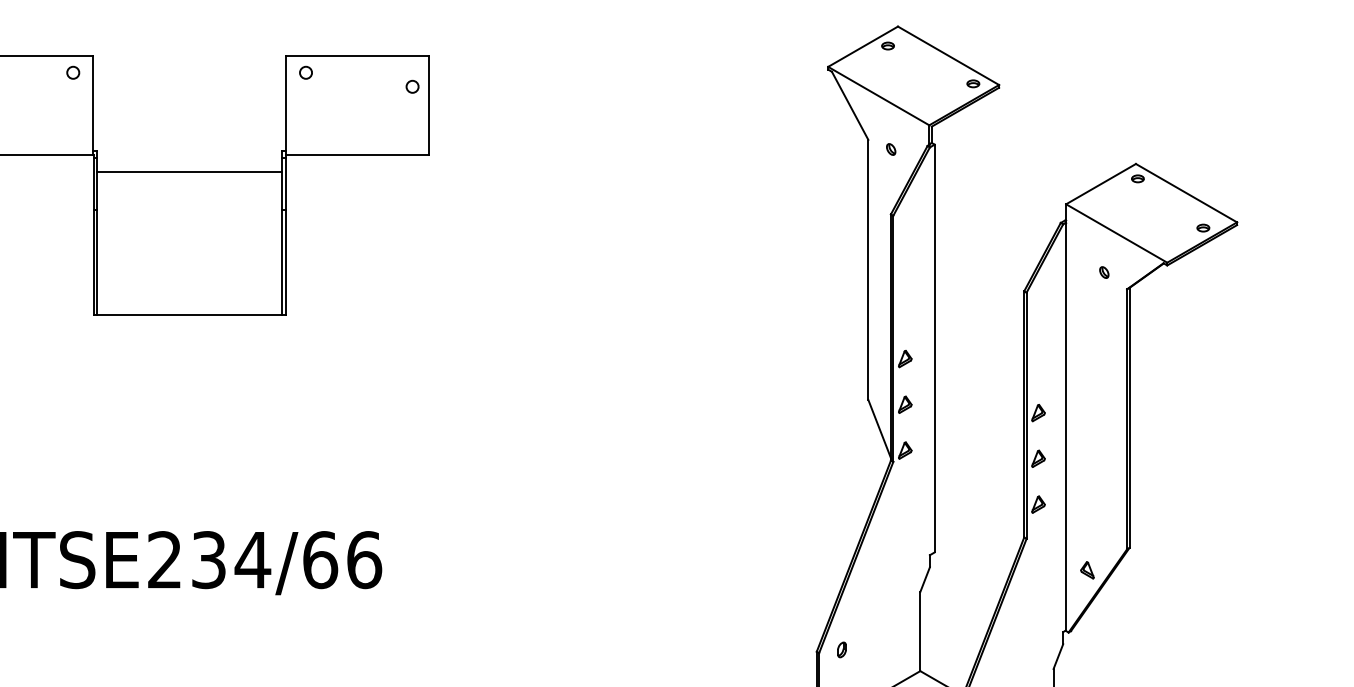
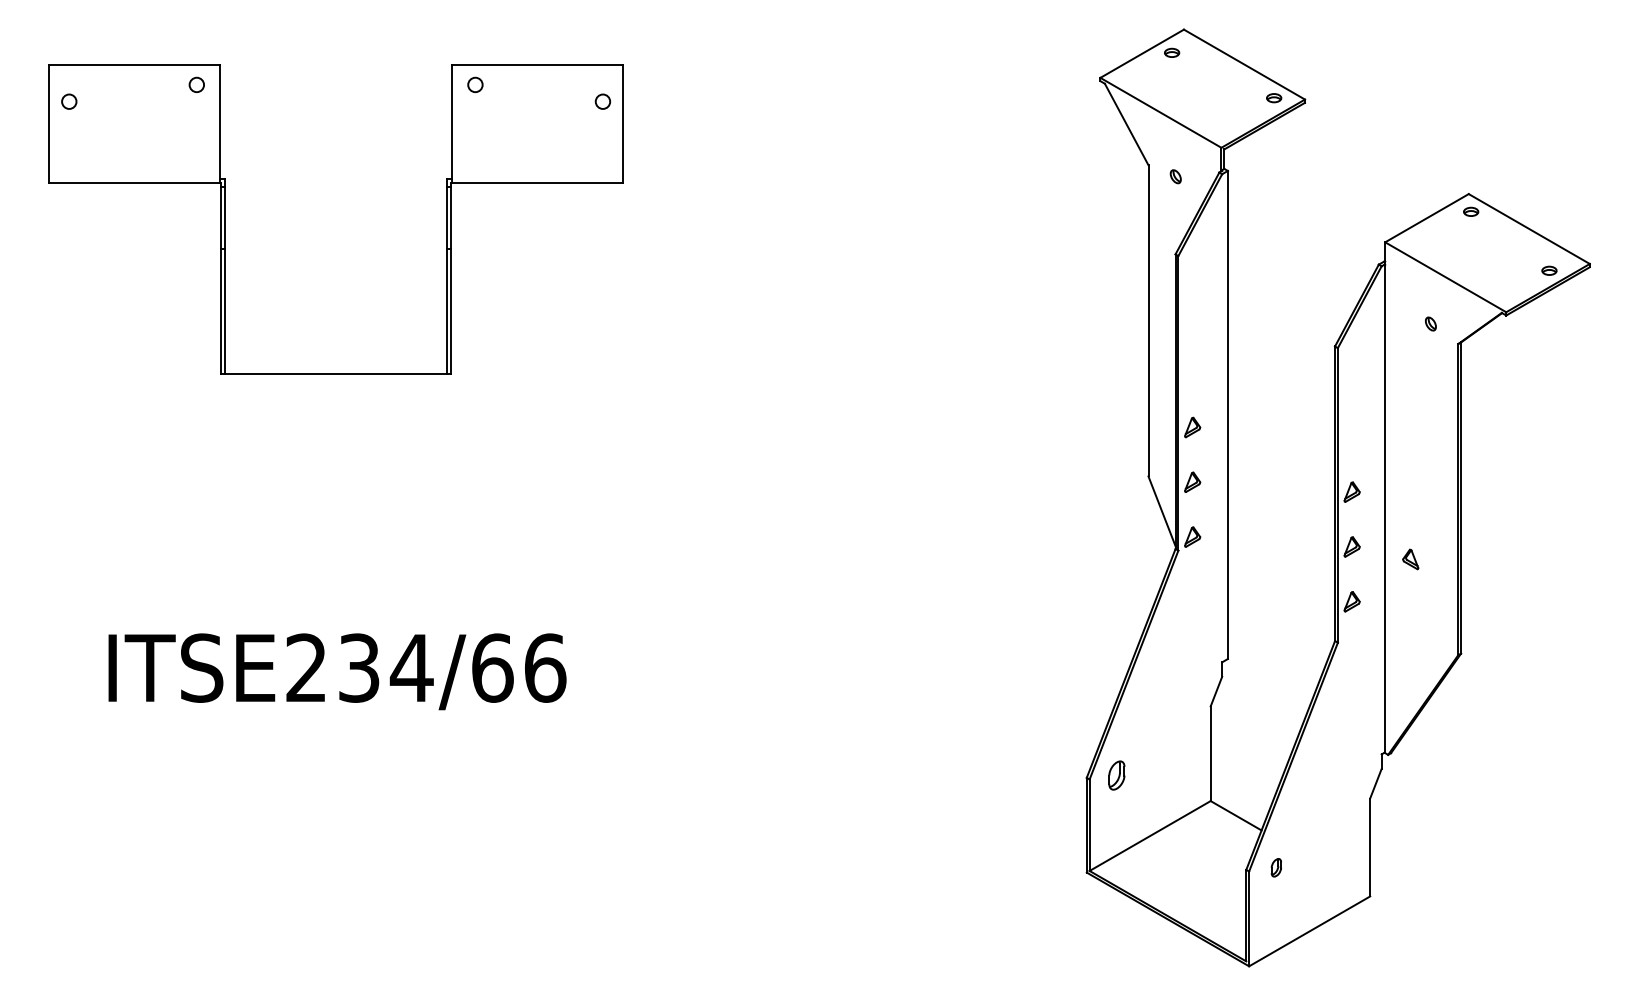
line: (189, 171) -> (335, 203), removed
part: (1087, 570) -> (1410, 559), moved
part: (841, 649) -> (1116, 775), size x1.6

